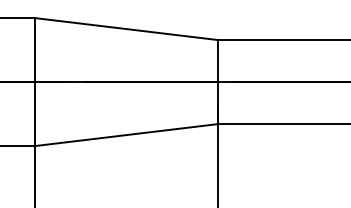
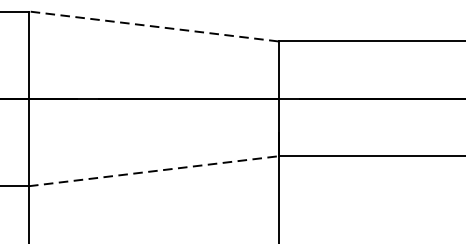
line: (125, 28) -> (152, 25), solid -> dashed
line: (126, 135) -> (154, 171), solid -> dashed

